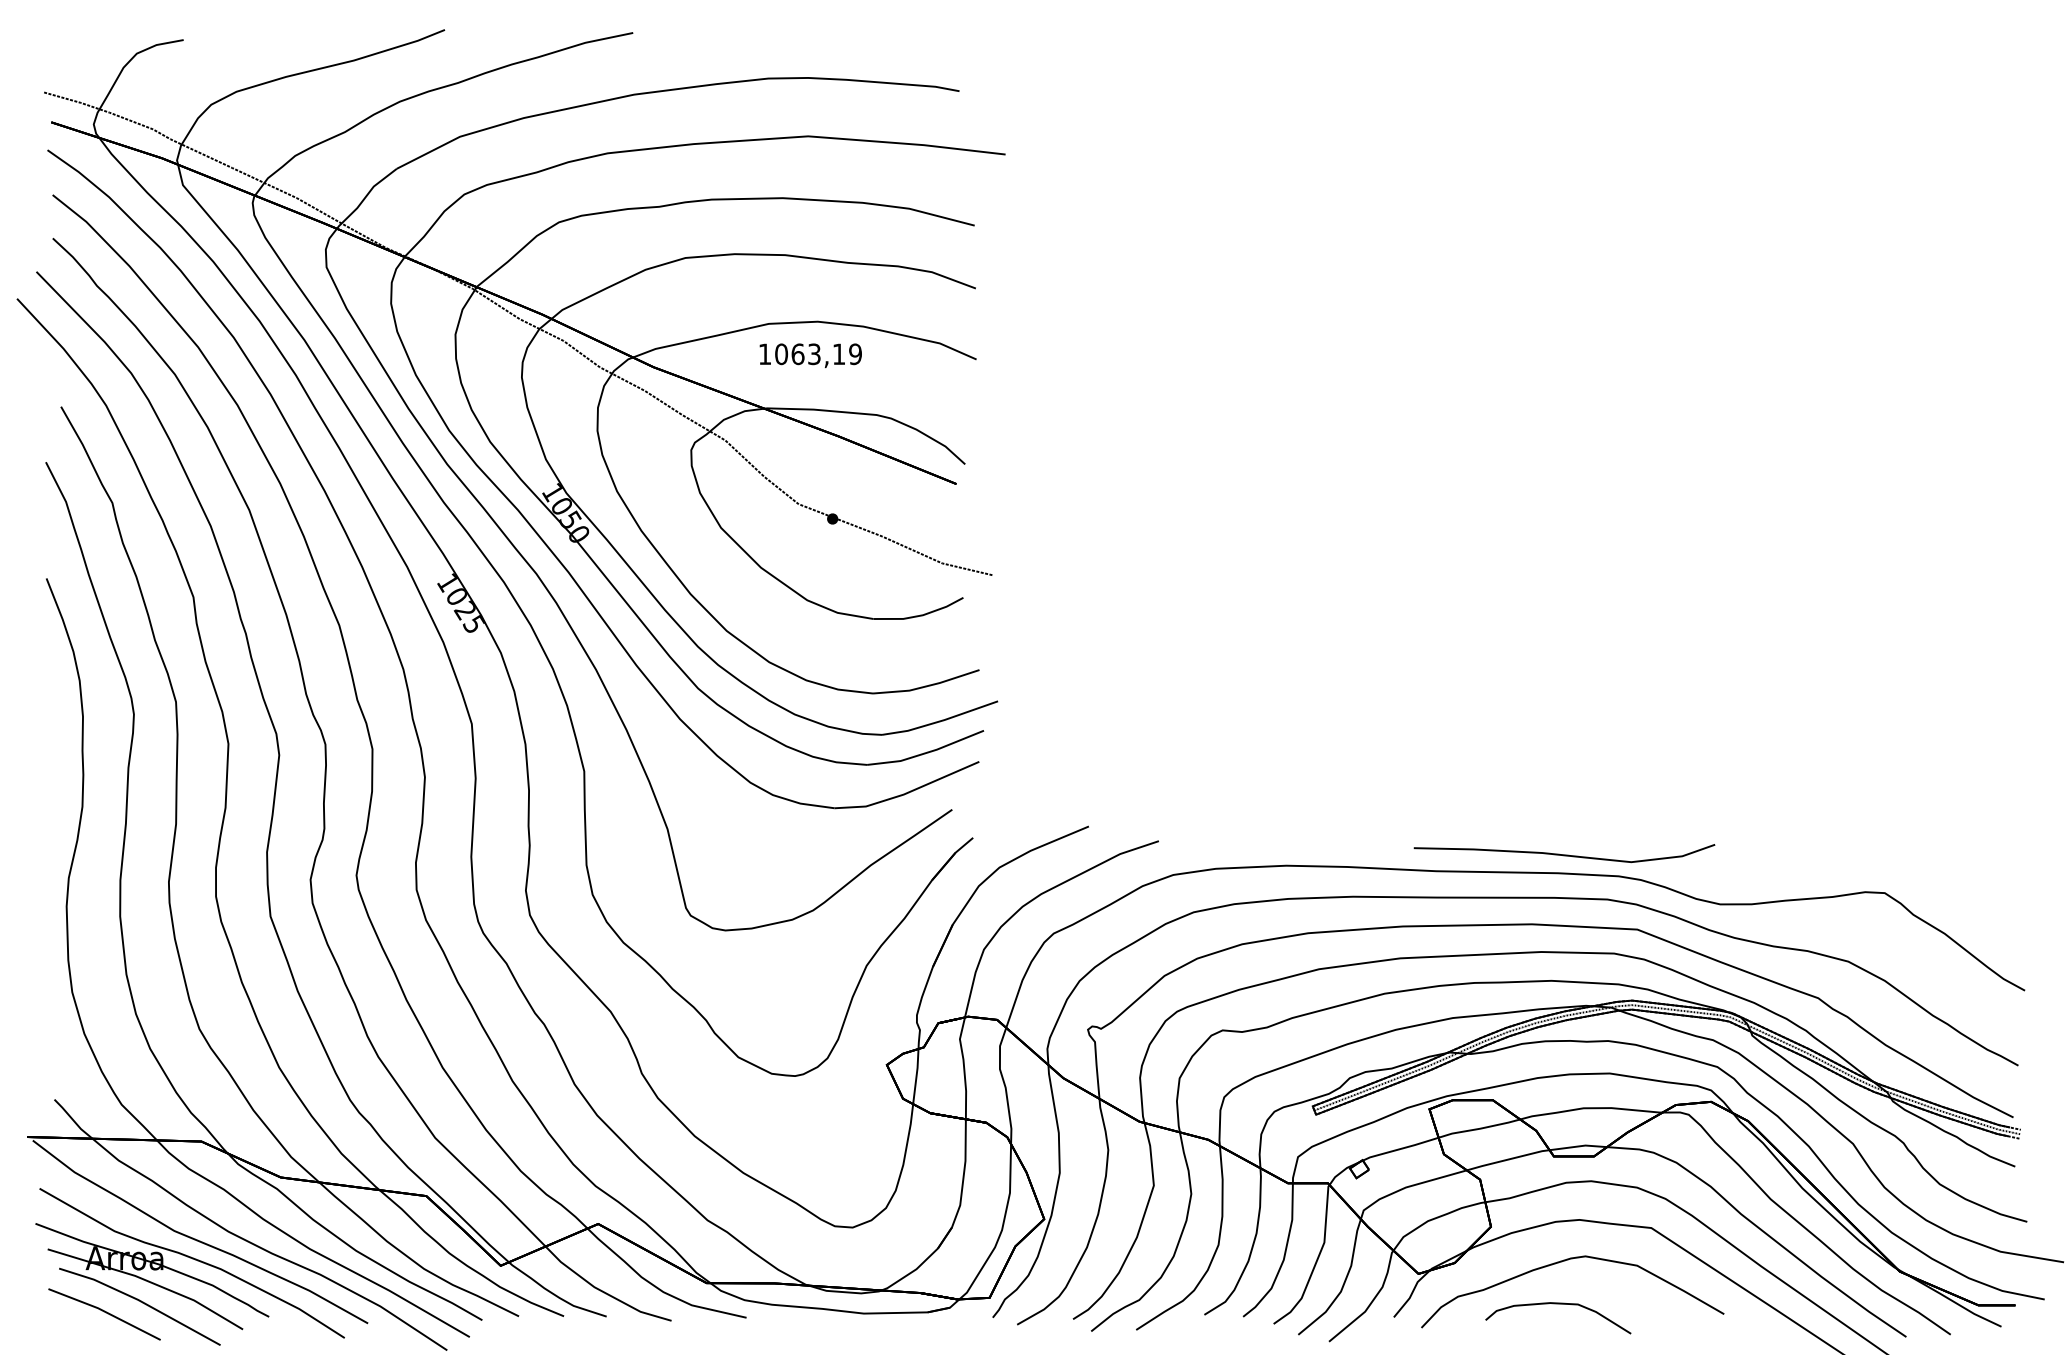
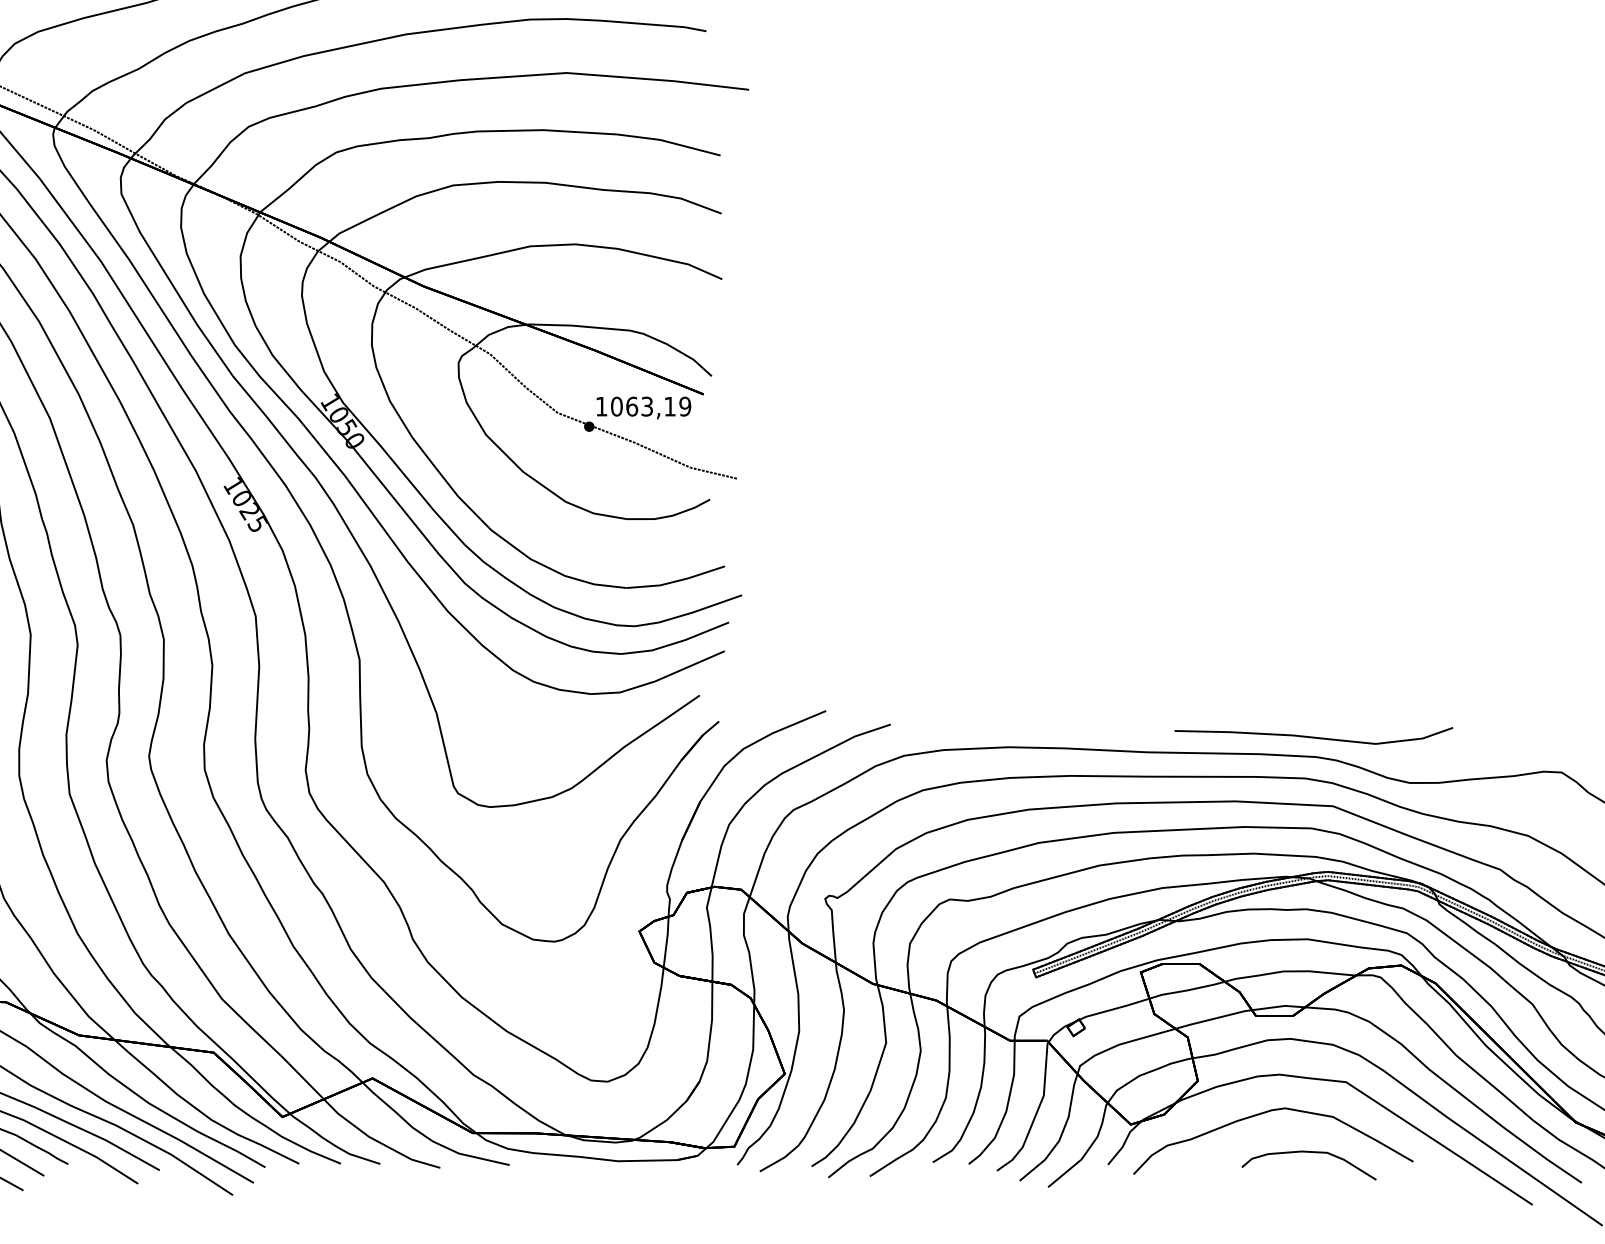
text: (810, 355) -> (643, 407), moved
curve: (1564, 854) -> (1313, 736), moved
part: (1558, 1304) -> (1309, 1152), moved

